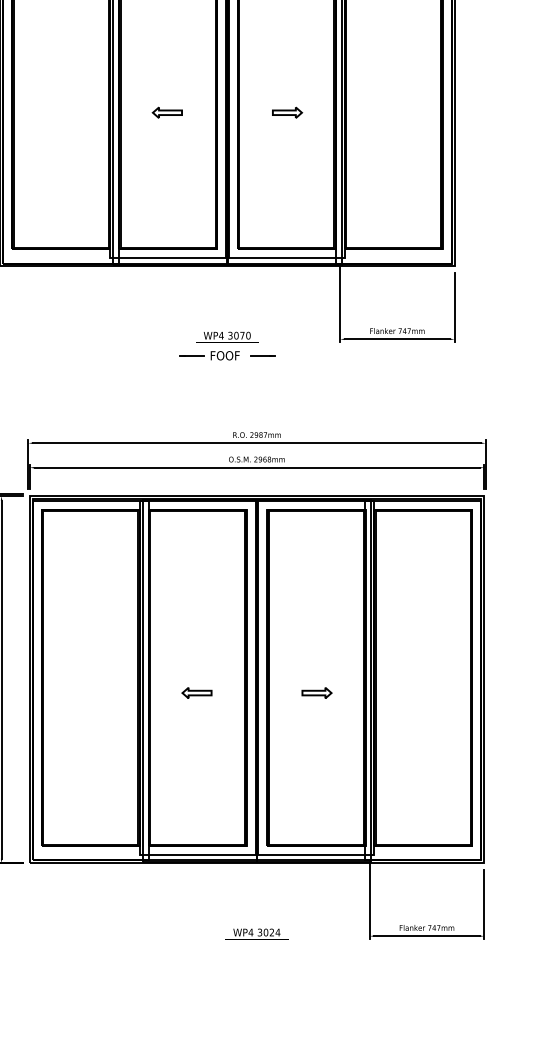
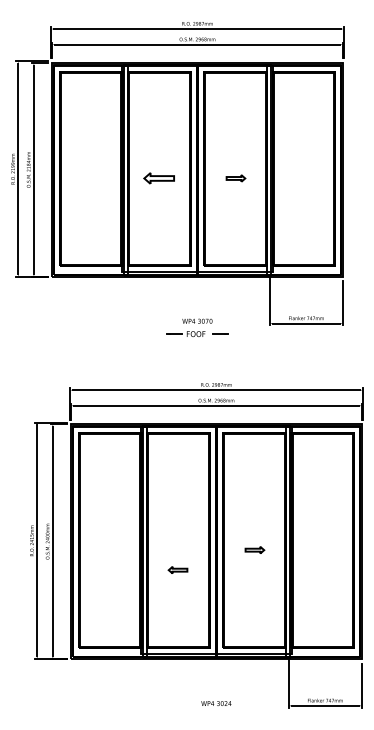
part: (166, 112) -> (158, 178), size x1.6
part: (196, 692) -> (177, 569), moved

